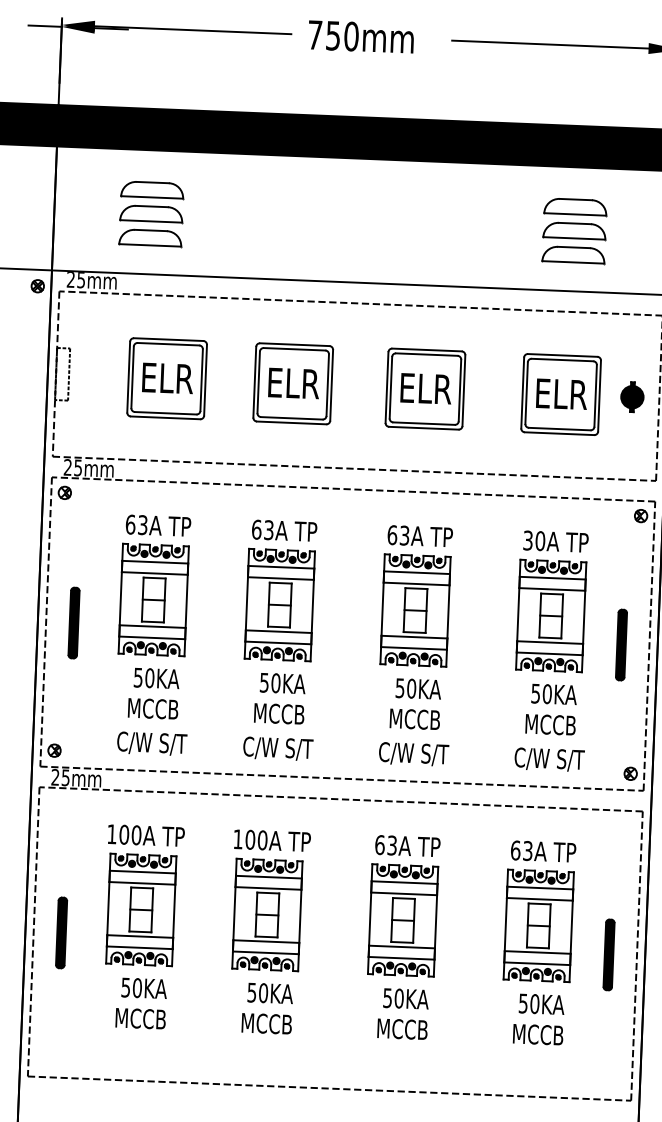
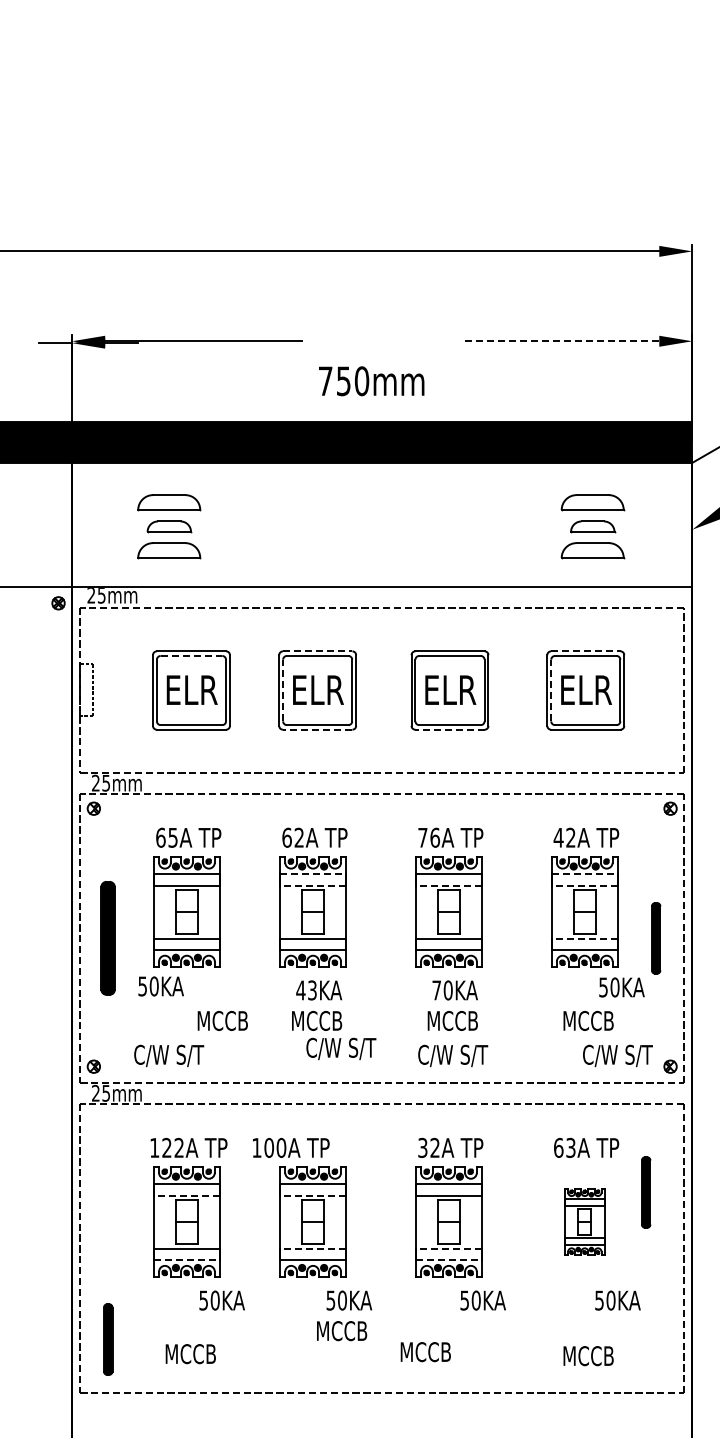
text: (361, 37) -> (371, 381), moved
line: (549, 44) -> (560, 341), solid -> dashed
part: (151, 213) -> (169, 526), size x0.7
part: (574, 230) -> (592, 526), size x0.7
line: (168, 343) -> (191, 655), solid -> dashed
line: (294, 344) -> (317, 651), solid -> dashed
line: (562, 355) -> (585, 651), solid -> dashed
line: (259, 382) -> (283, 690), solid -> dashed
line: (526, 393) -> (551, 690), solid -> dashed
part: (632, 396) -> (657, 689), removed
line: (291, 422) -> (317, 729), solid -> dashed
line: (424, 428) -> (450, 729), solid -> dashed
text: (143, 523) -> (173, 836), 63A -> 65A
text: (268, 529) -> (298, 837), 63A -> 62A
text: (399, 535) -> (429, 837), 63A -> 76A
text: (533, 540) -> (564, 837), 30A -> 42A
line: (281, 567) -> (313, 874), solid -> dashed
line: (281, 578) -> (313, 885), solid -> dashed
line: (552, 578) -> (584, 874), solid -> dashed
line: (416, 583) -> (448, 885), solid -> dashed
line: (552, 589) -> (584, 885), solid -> dashed
part: (74, 623) -> (108, 938), size x1.6
line: (549, 642) -> (584, 938), solid -> dashed
text: (156, 678) -> (160, 986), moved
text: (270, 683) -> (306, 990), 50KA -> 43KA
text: (399, 688) -> (436, 990), 50KA -> 70KA
text: (553, 694) -> (621, 987), moved
text: (152, 708) -> (222, 1020), moved
text: (152, 743) -> (169, 1055), moved
text: (278, 748) -> (341, 1048), moved
text: (549, 759) -> (617, 1055), moved
text: (130, 834) -> (173, 1147), 100A -> 122A
text: (272, 840) -> (291, 1147), moved
text: (385, 844) -> (428, 1147), 63A -> 32A
line: (142, 883) -> (187, 1195), solid -> dashed
line: (268, 888) -> (313, 1195), solid -> dashed
part: (538, 925) -> (584, 1221), size x0.6
part: (61, 932) -> (108, 1339), moved
line: (266, 941) -> (313, 1248), solid -> dashed
line: (401, 946) -> (448, 1248), solid -> dashed
line: (140, 948) -> (187, 1260), solid -> dashed
part: (609, 954) -> (646, 1192), moved
line: (401, 958) -> (448, 1260), solid -> dashed
text: (143, 988) -> (221, 1300), moved
text: (270, 993) -> (349, 1300), moved
text: (405, 998) -> (482, 1300), moved
text: (541, 1004) -> (617, 1300), moved
text: (140, 1019) -> (190, 1354), moved
text: (267, 1024) -> (342, 1331), moved
text: (402, 1029) -> (425, 1352), moved
text: (538, 1035) -> (588, 1356), moved

